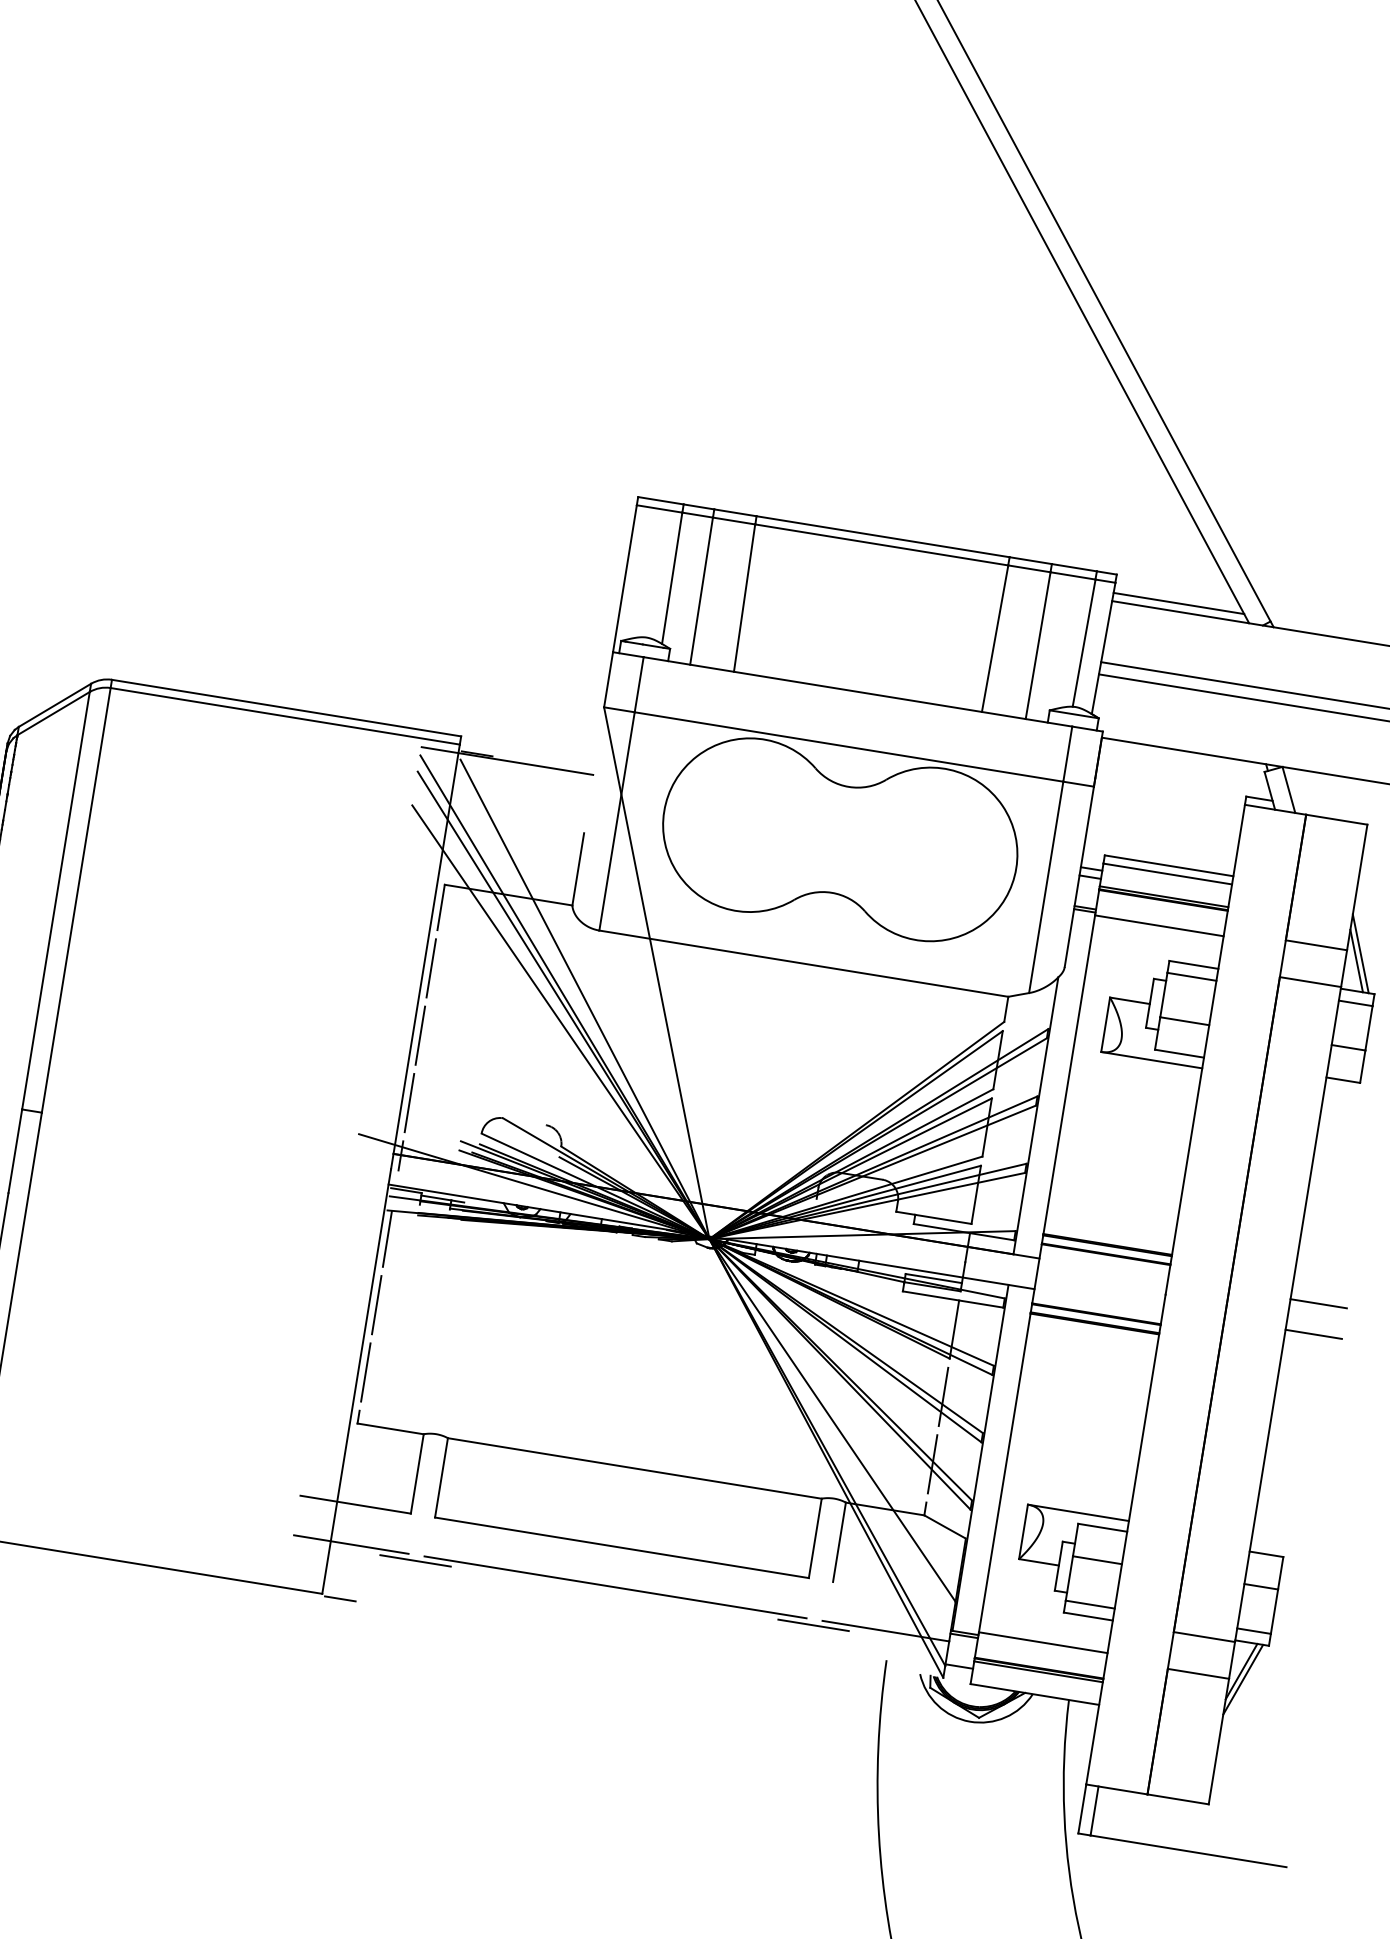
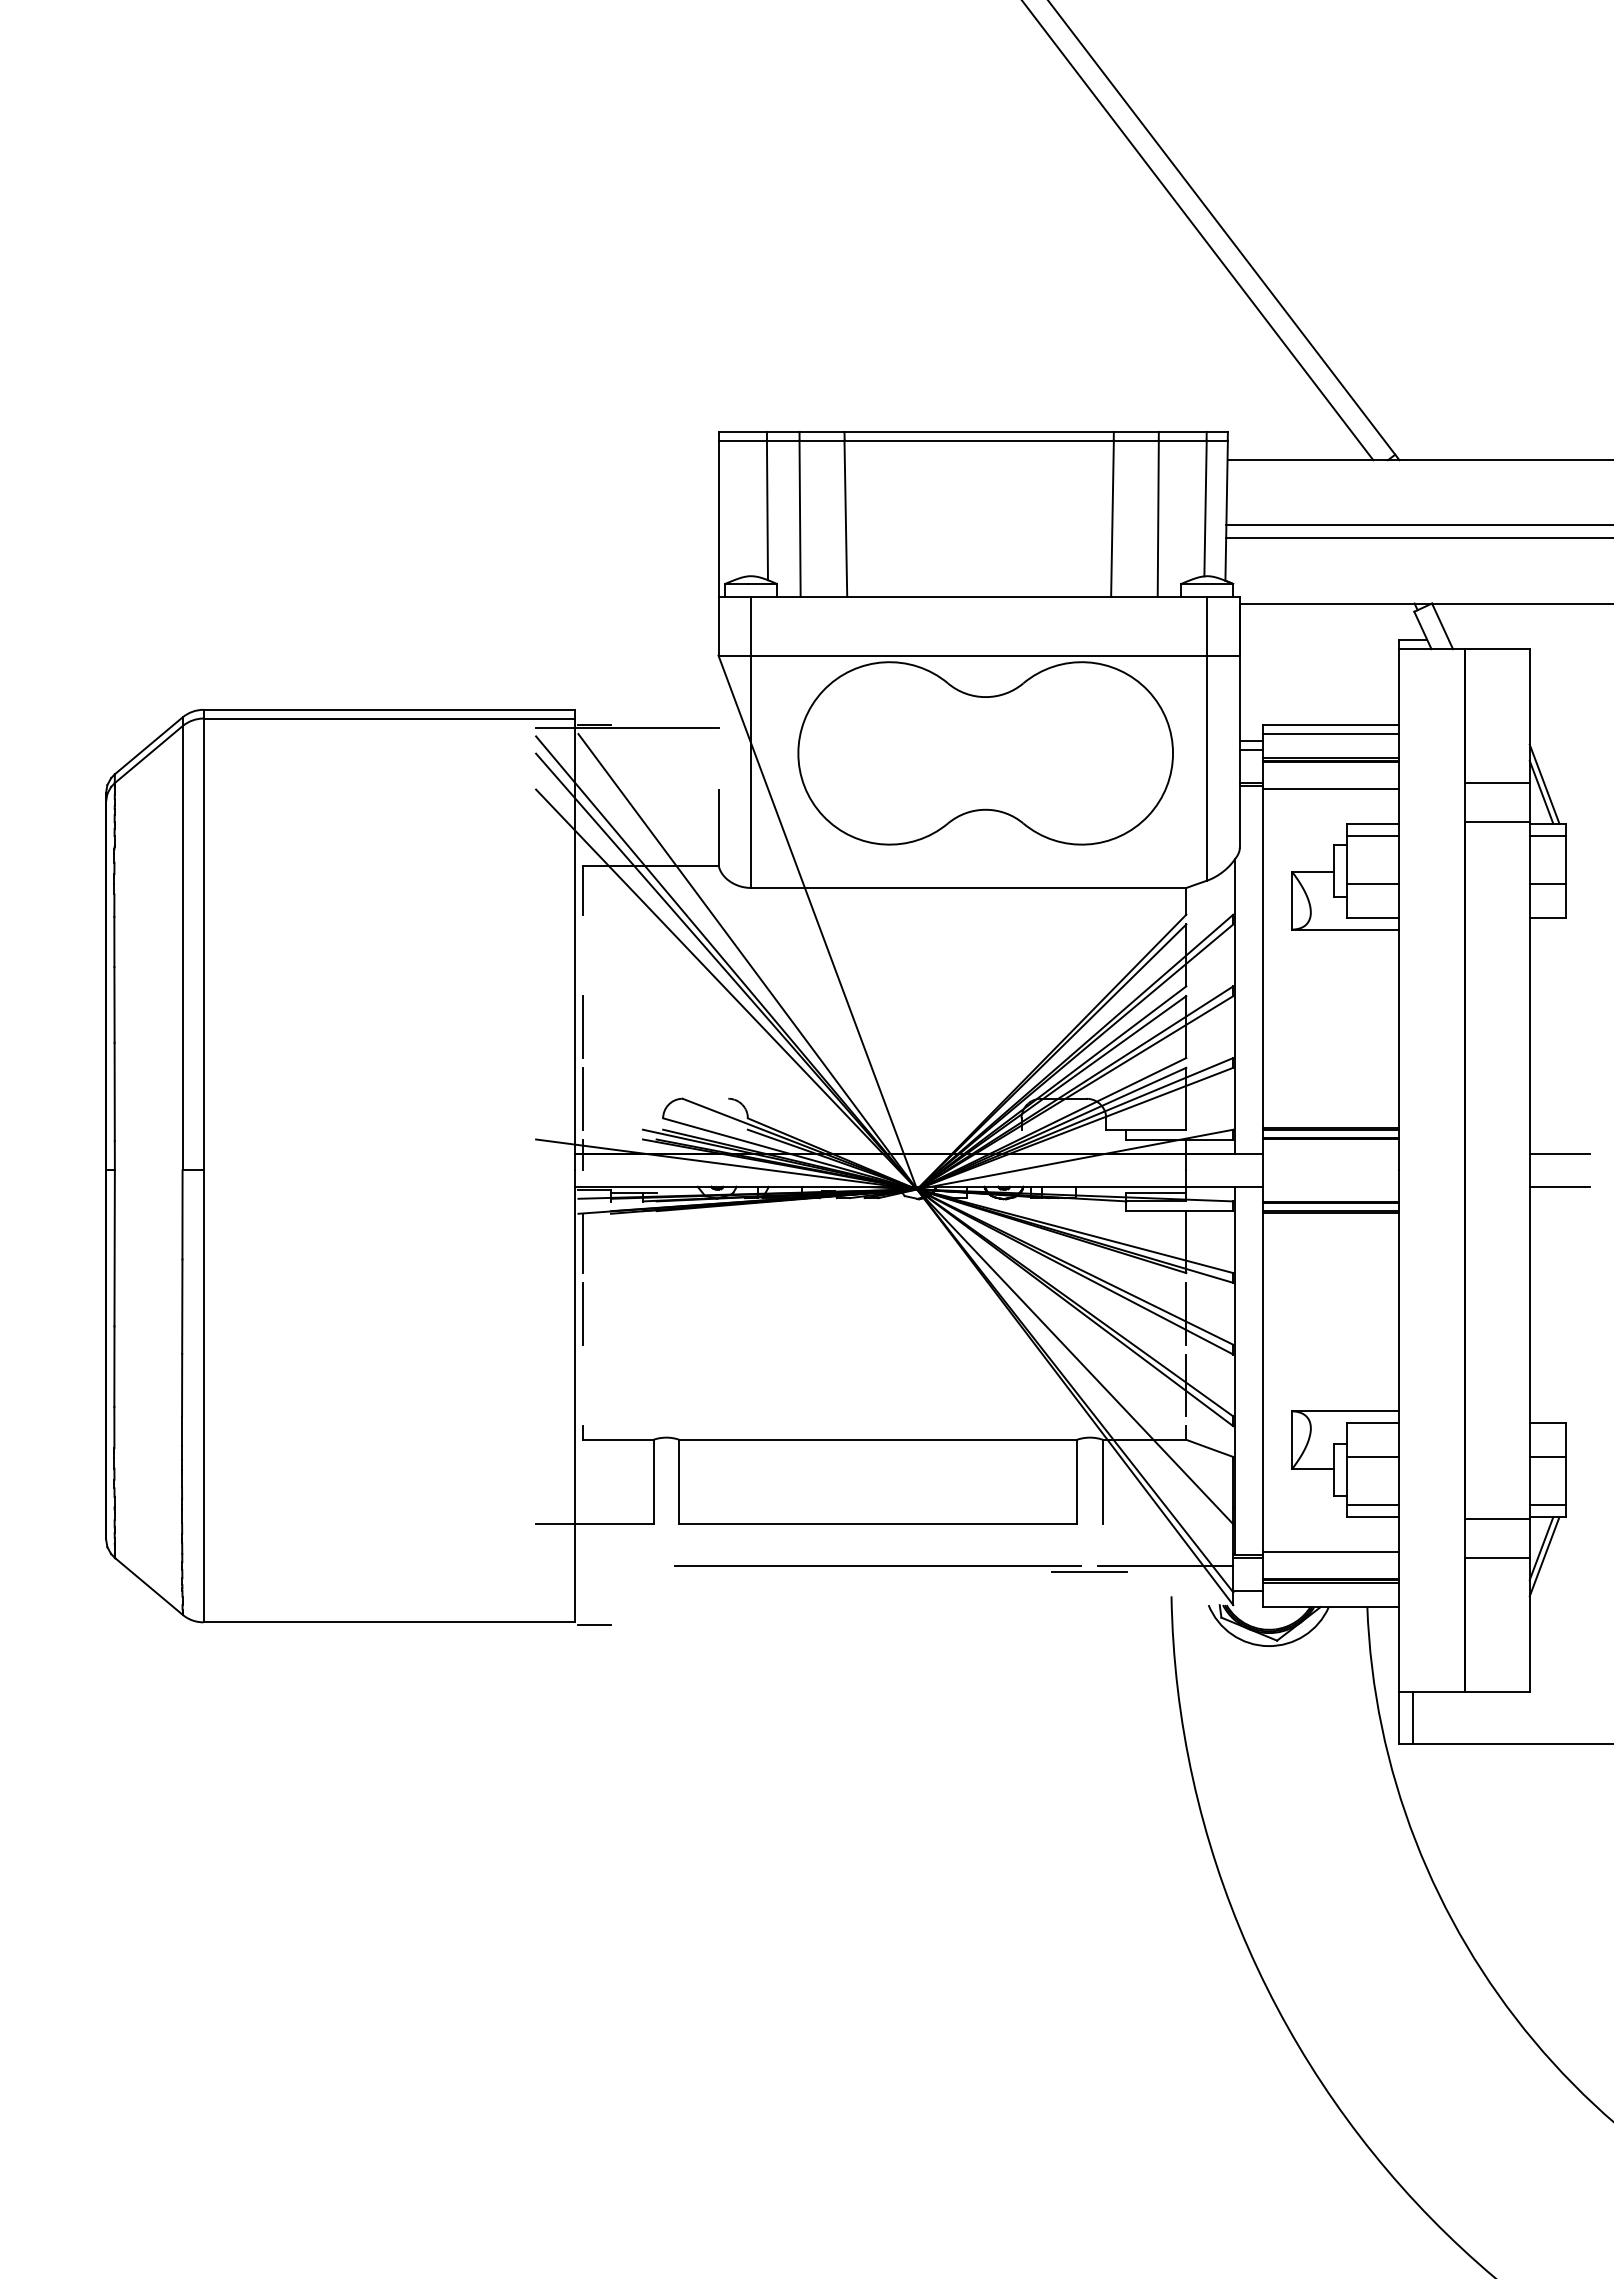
line: (1178, 603) -> (1296, 451), removed
line: (431, 968) -> (583, 955), removed
line: (366, 1372) -> (583, 1385), removed
line: (350, 1544) -> (596, 1566), removed
line: (414, 1560) -> (665, 1572), removed

